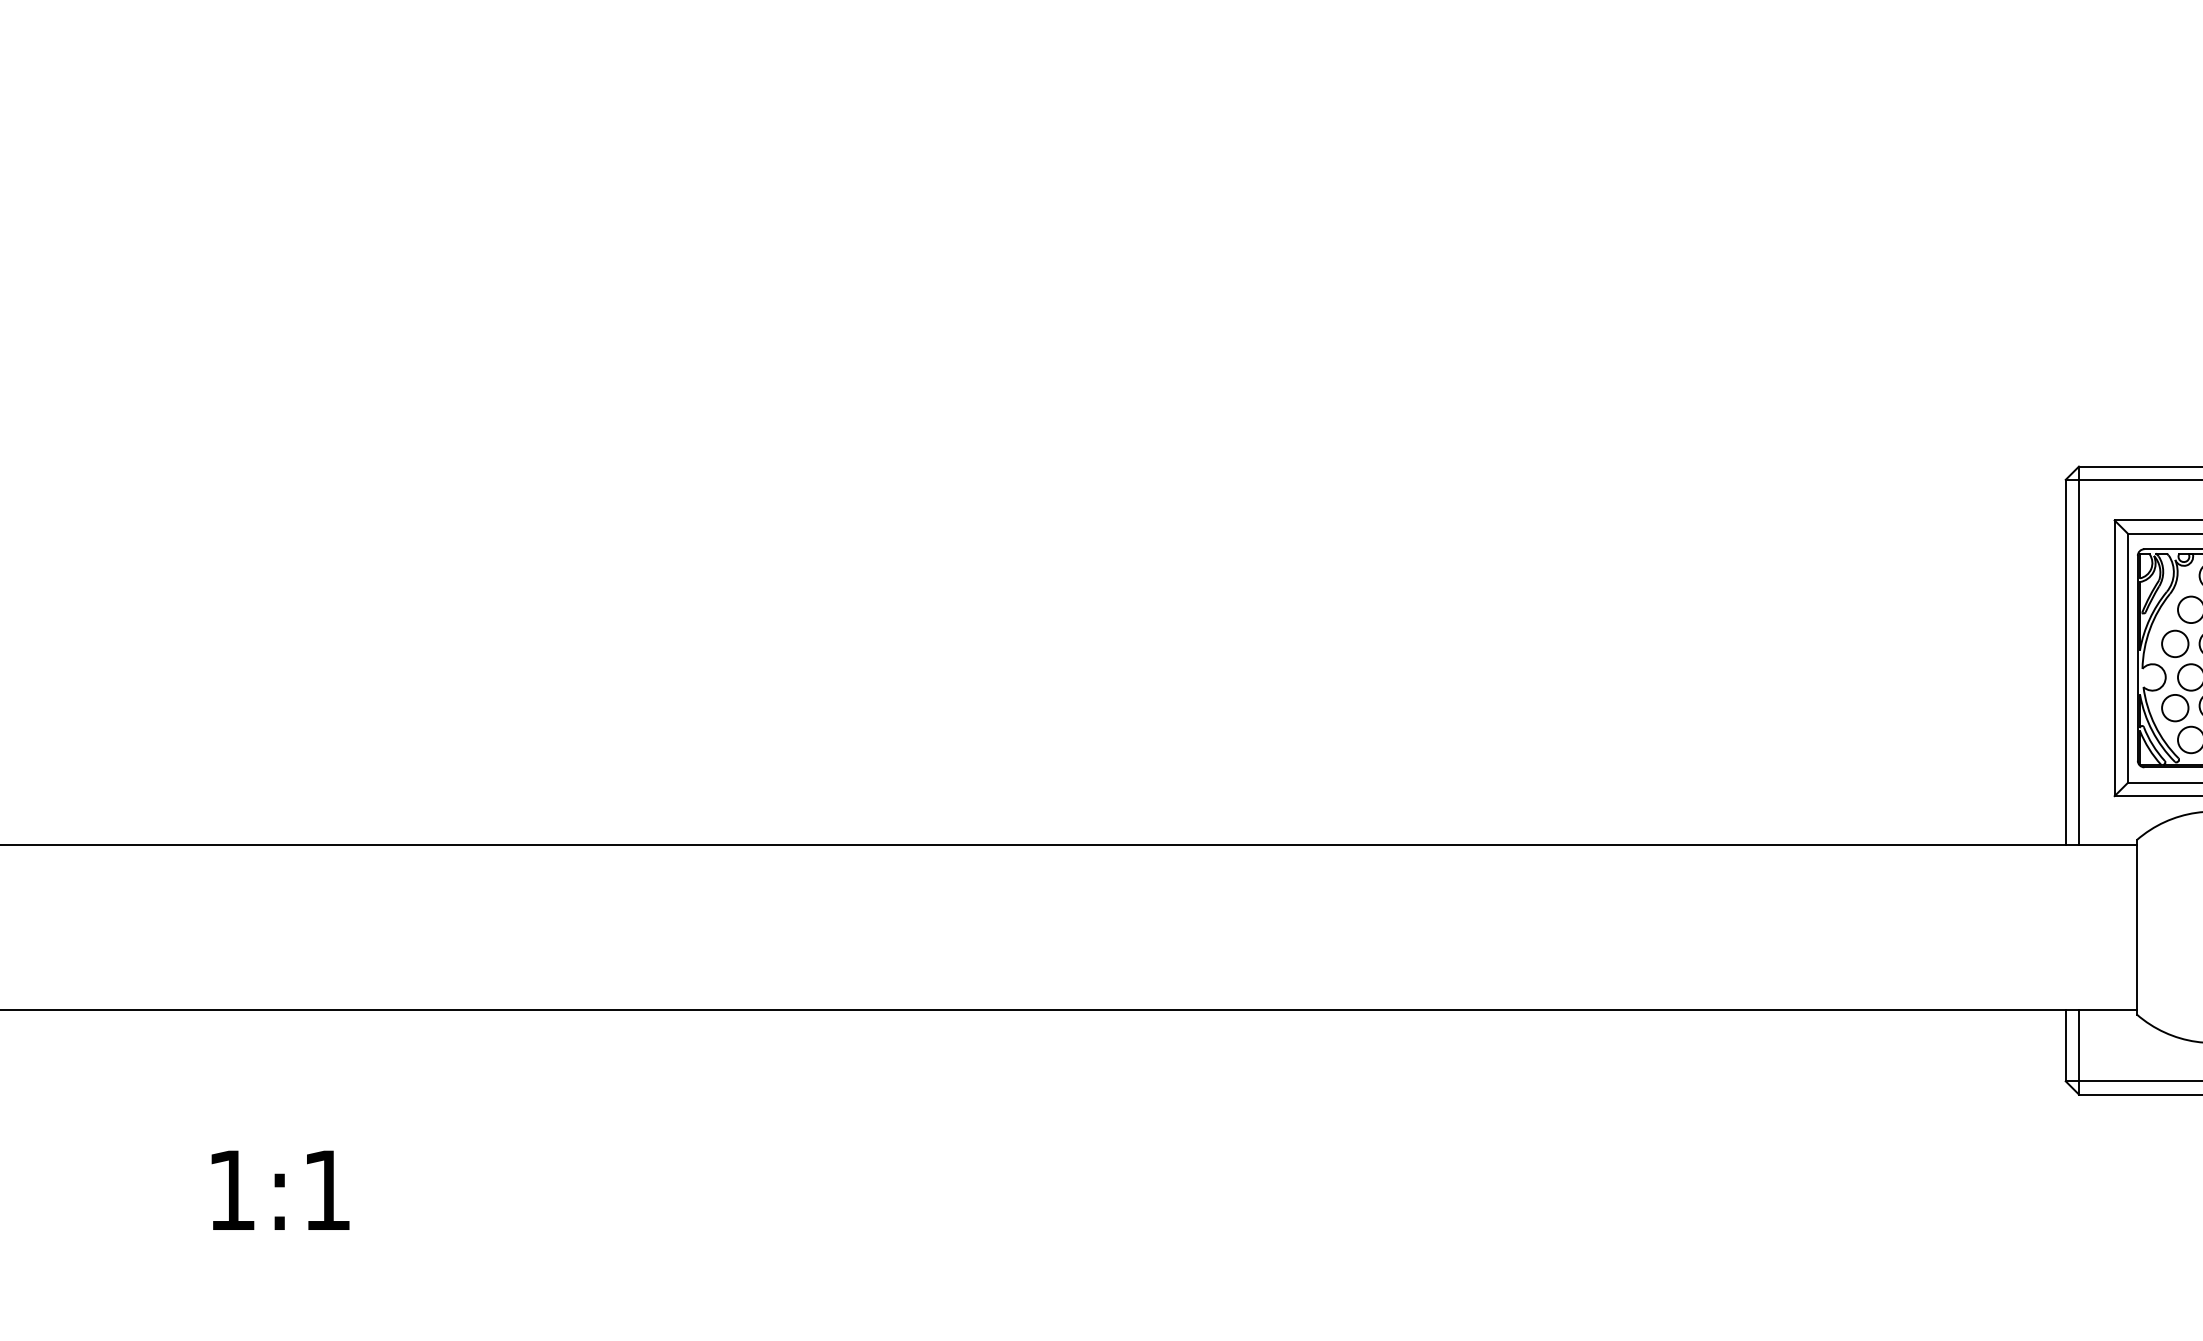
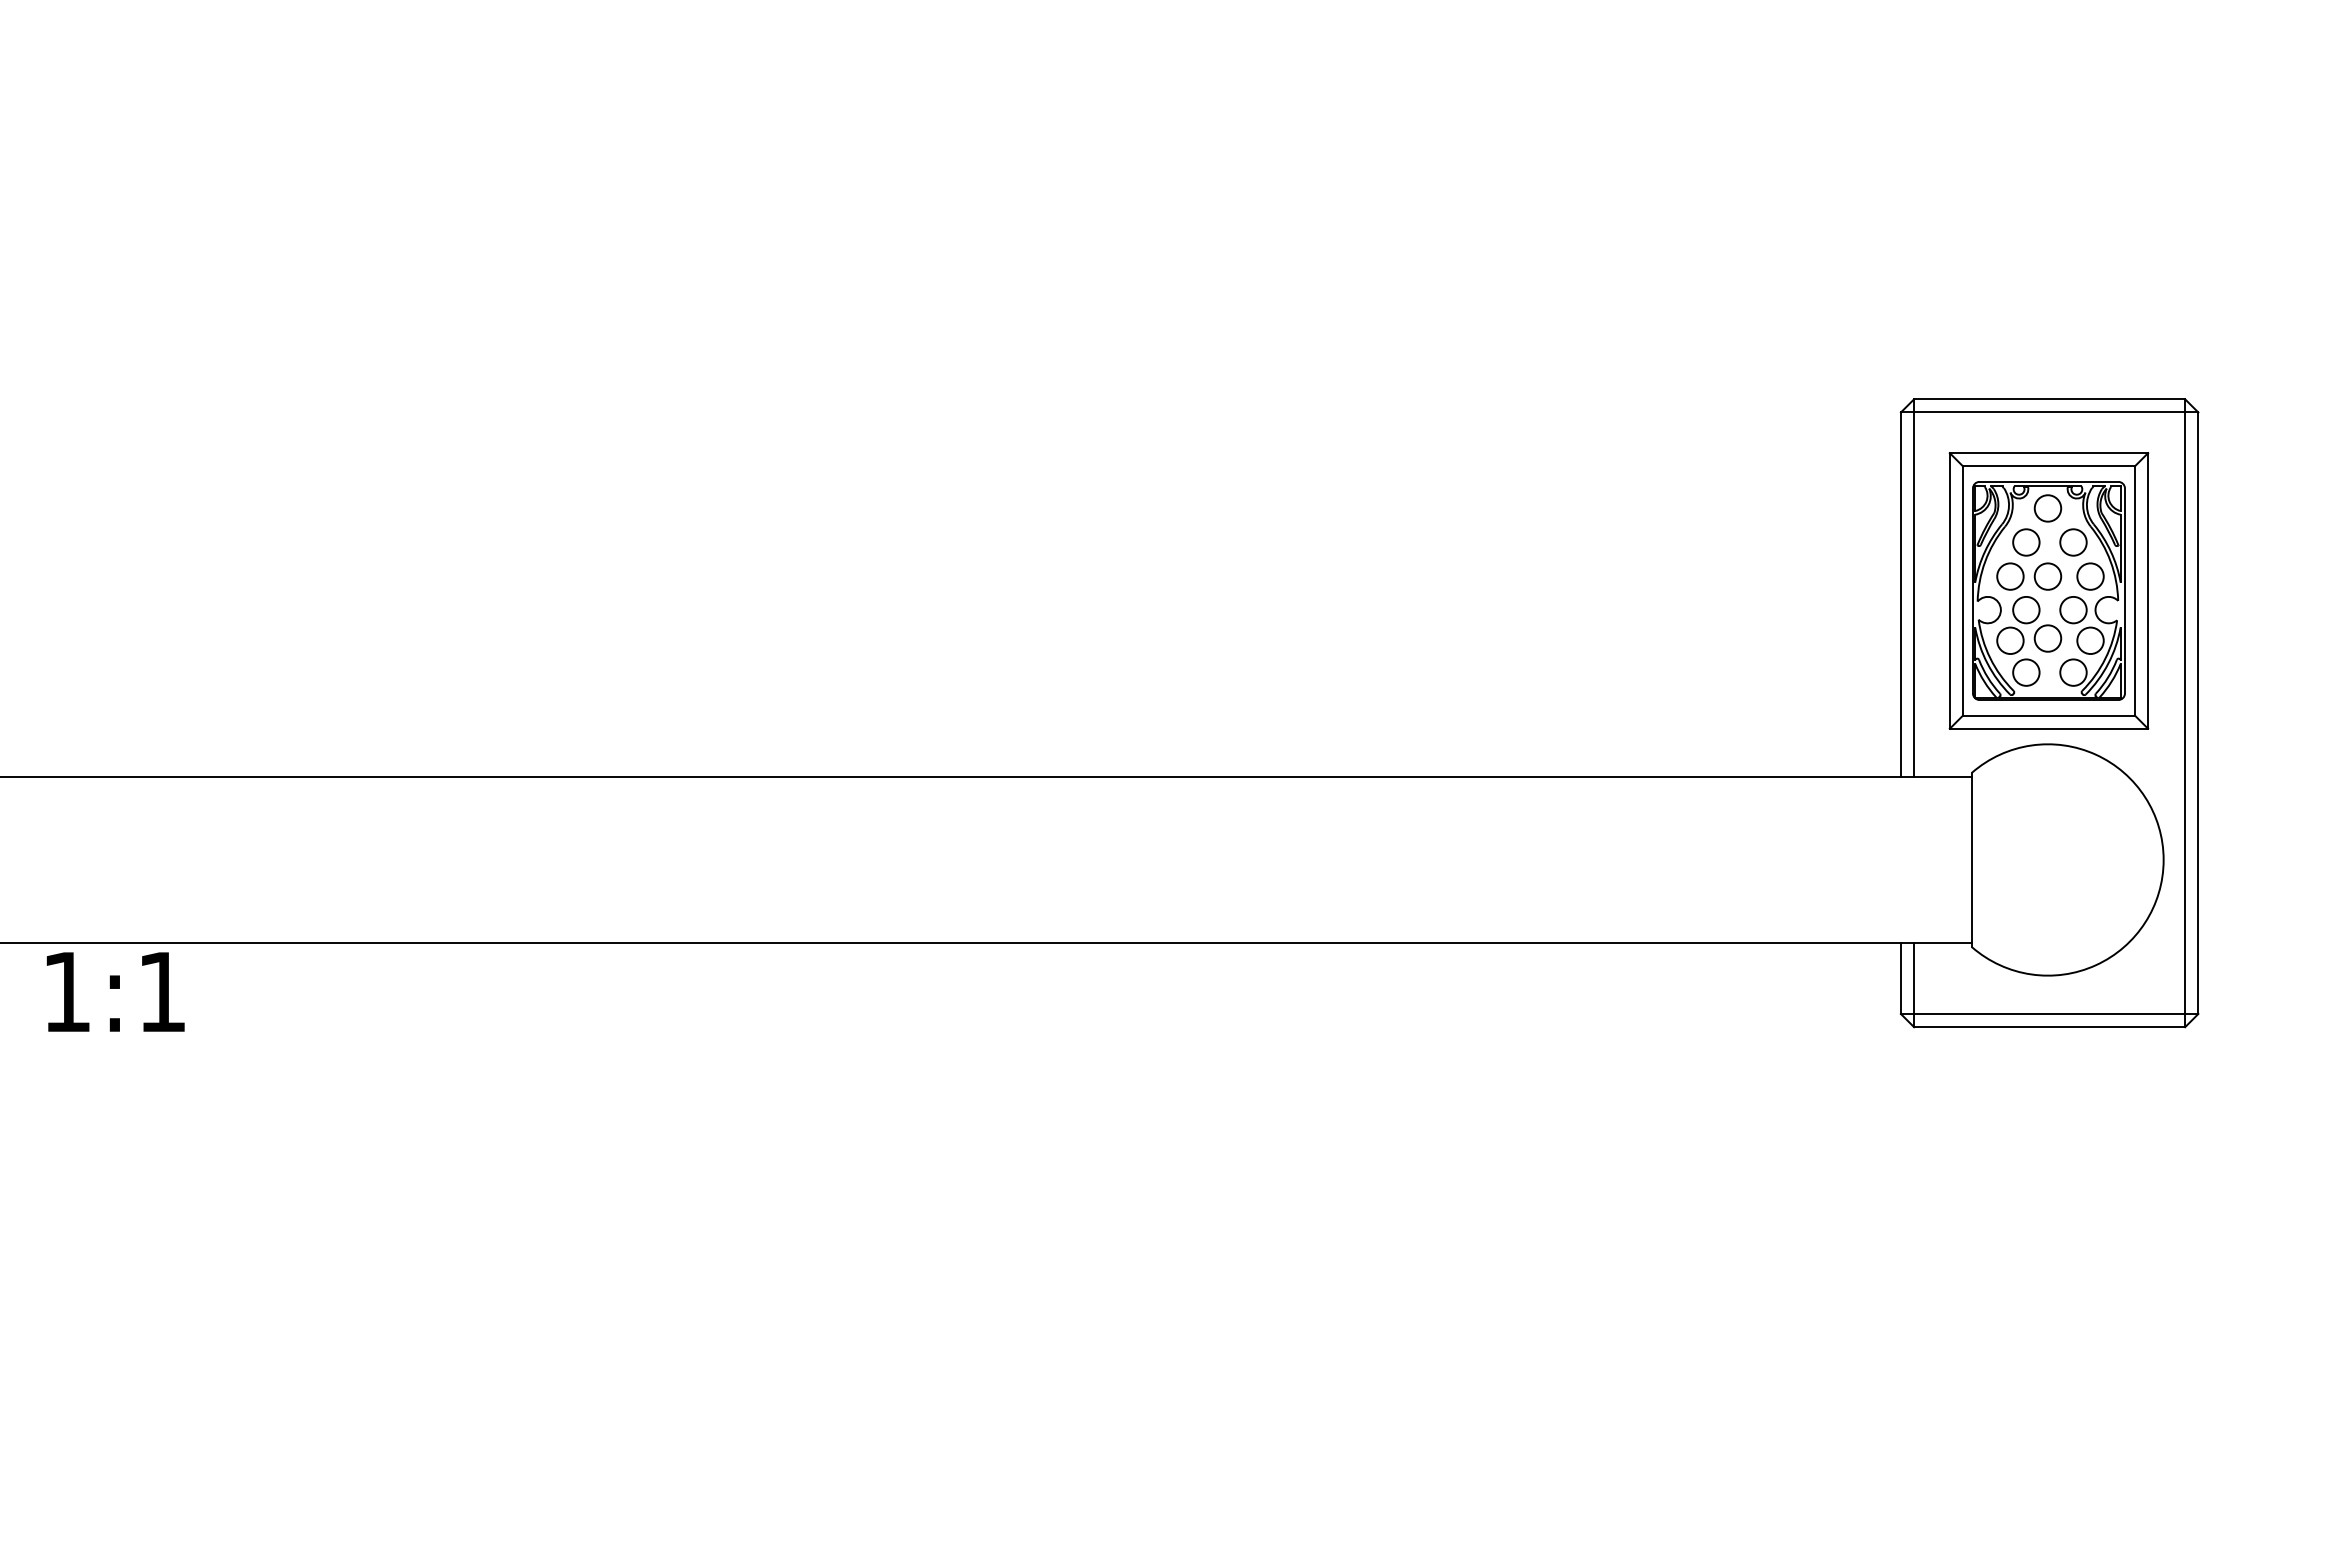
text: (280, 1189) -> (115, 991), moved

